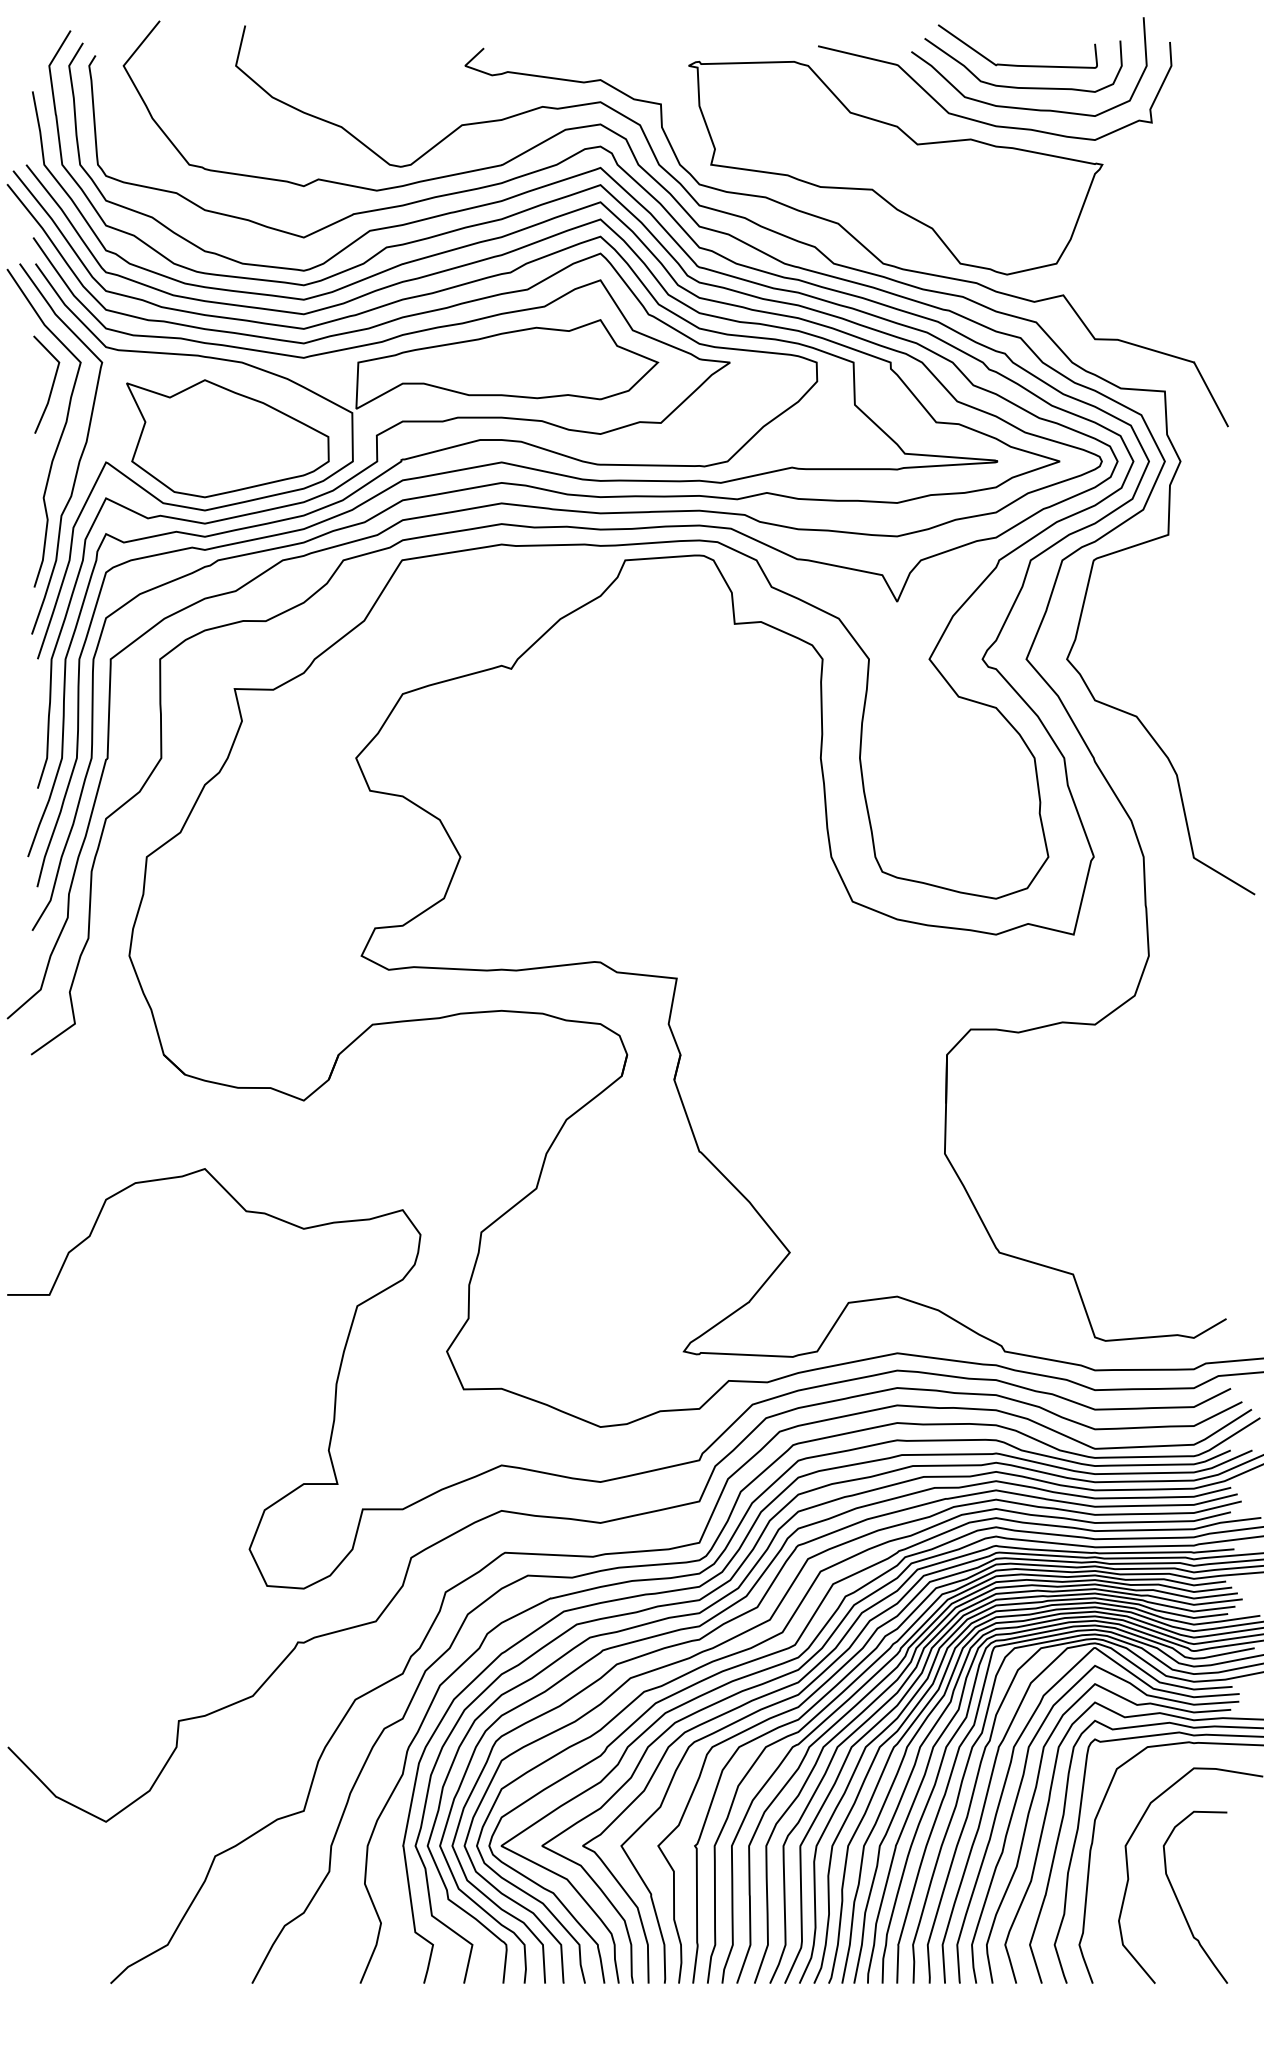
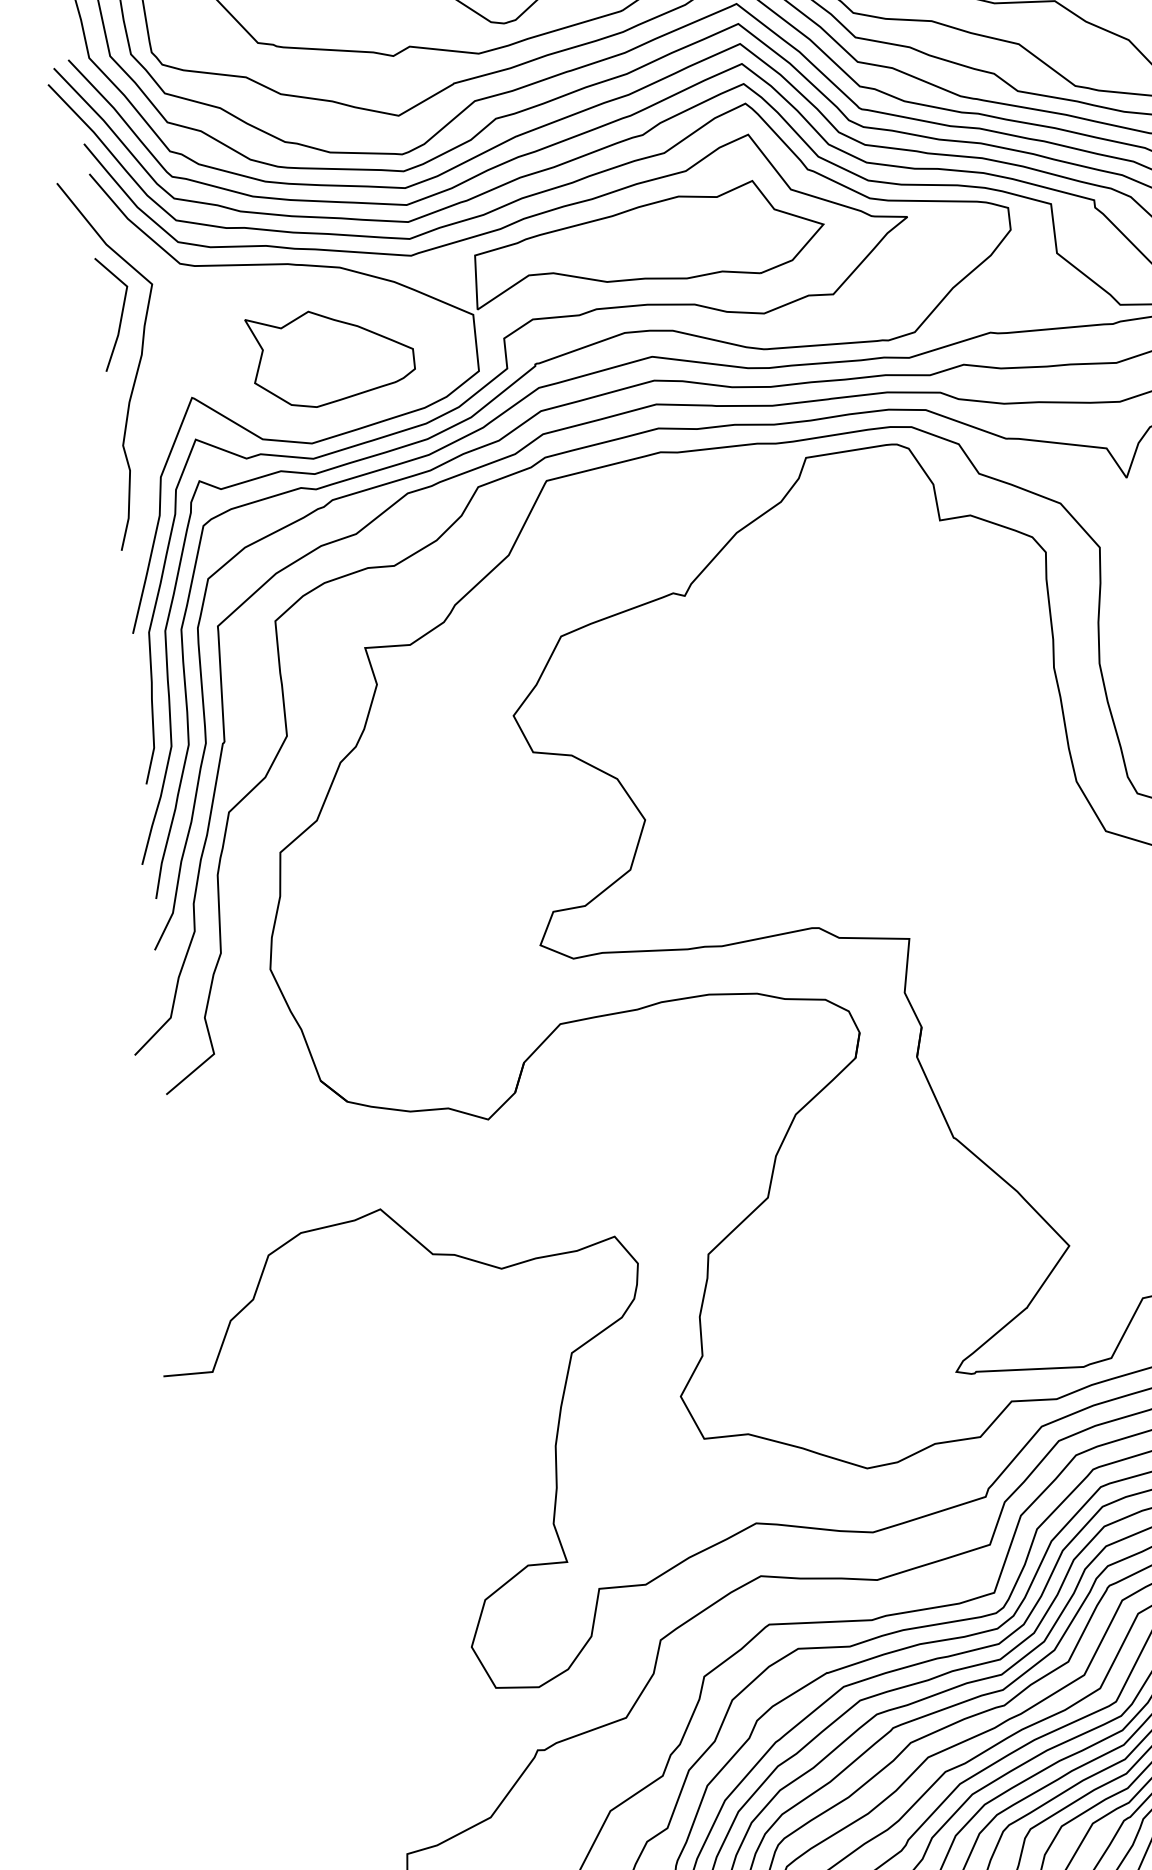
part: (227, 438) -> (330, 357), size x0.7
curve: (80, 455) -> (161, 392), removed

